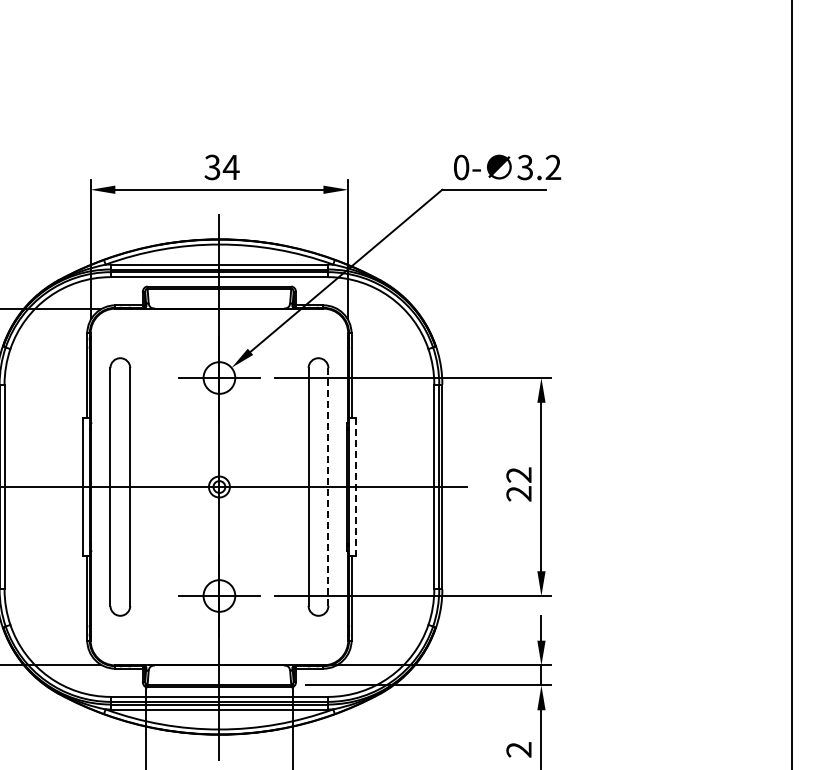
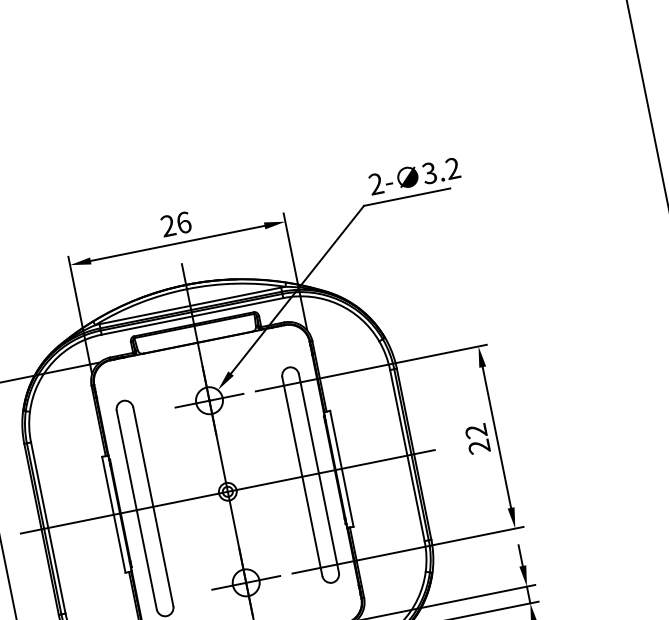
text: (221, 167) -> (175, 224), 34 -> 26
text: (461, 167) -> (376, 184), 0- -> 2-
line: (328, 487) -> (319, 473), dashed -> solid
line: (355, 487) -> (341, 469), dashed -> solid

